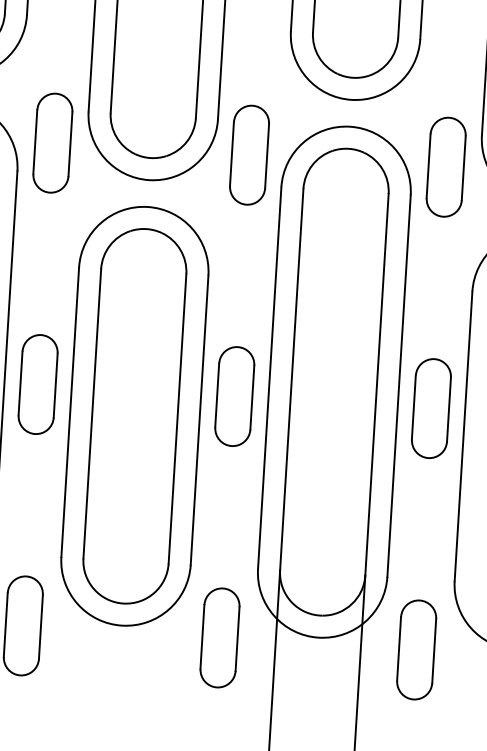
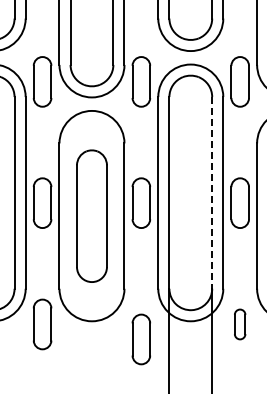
line: (377, 383) -> (212, 192), solid -> dashed
part: (133, 417) -> (91, 216), size x0.7
part: (218, 637) -> (140, 339), moved
part: (415, 649) -> (239, 324), size x0.6

